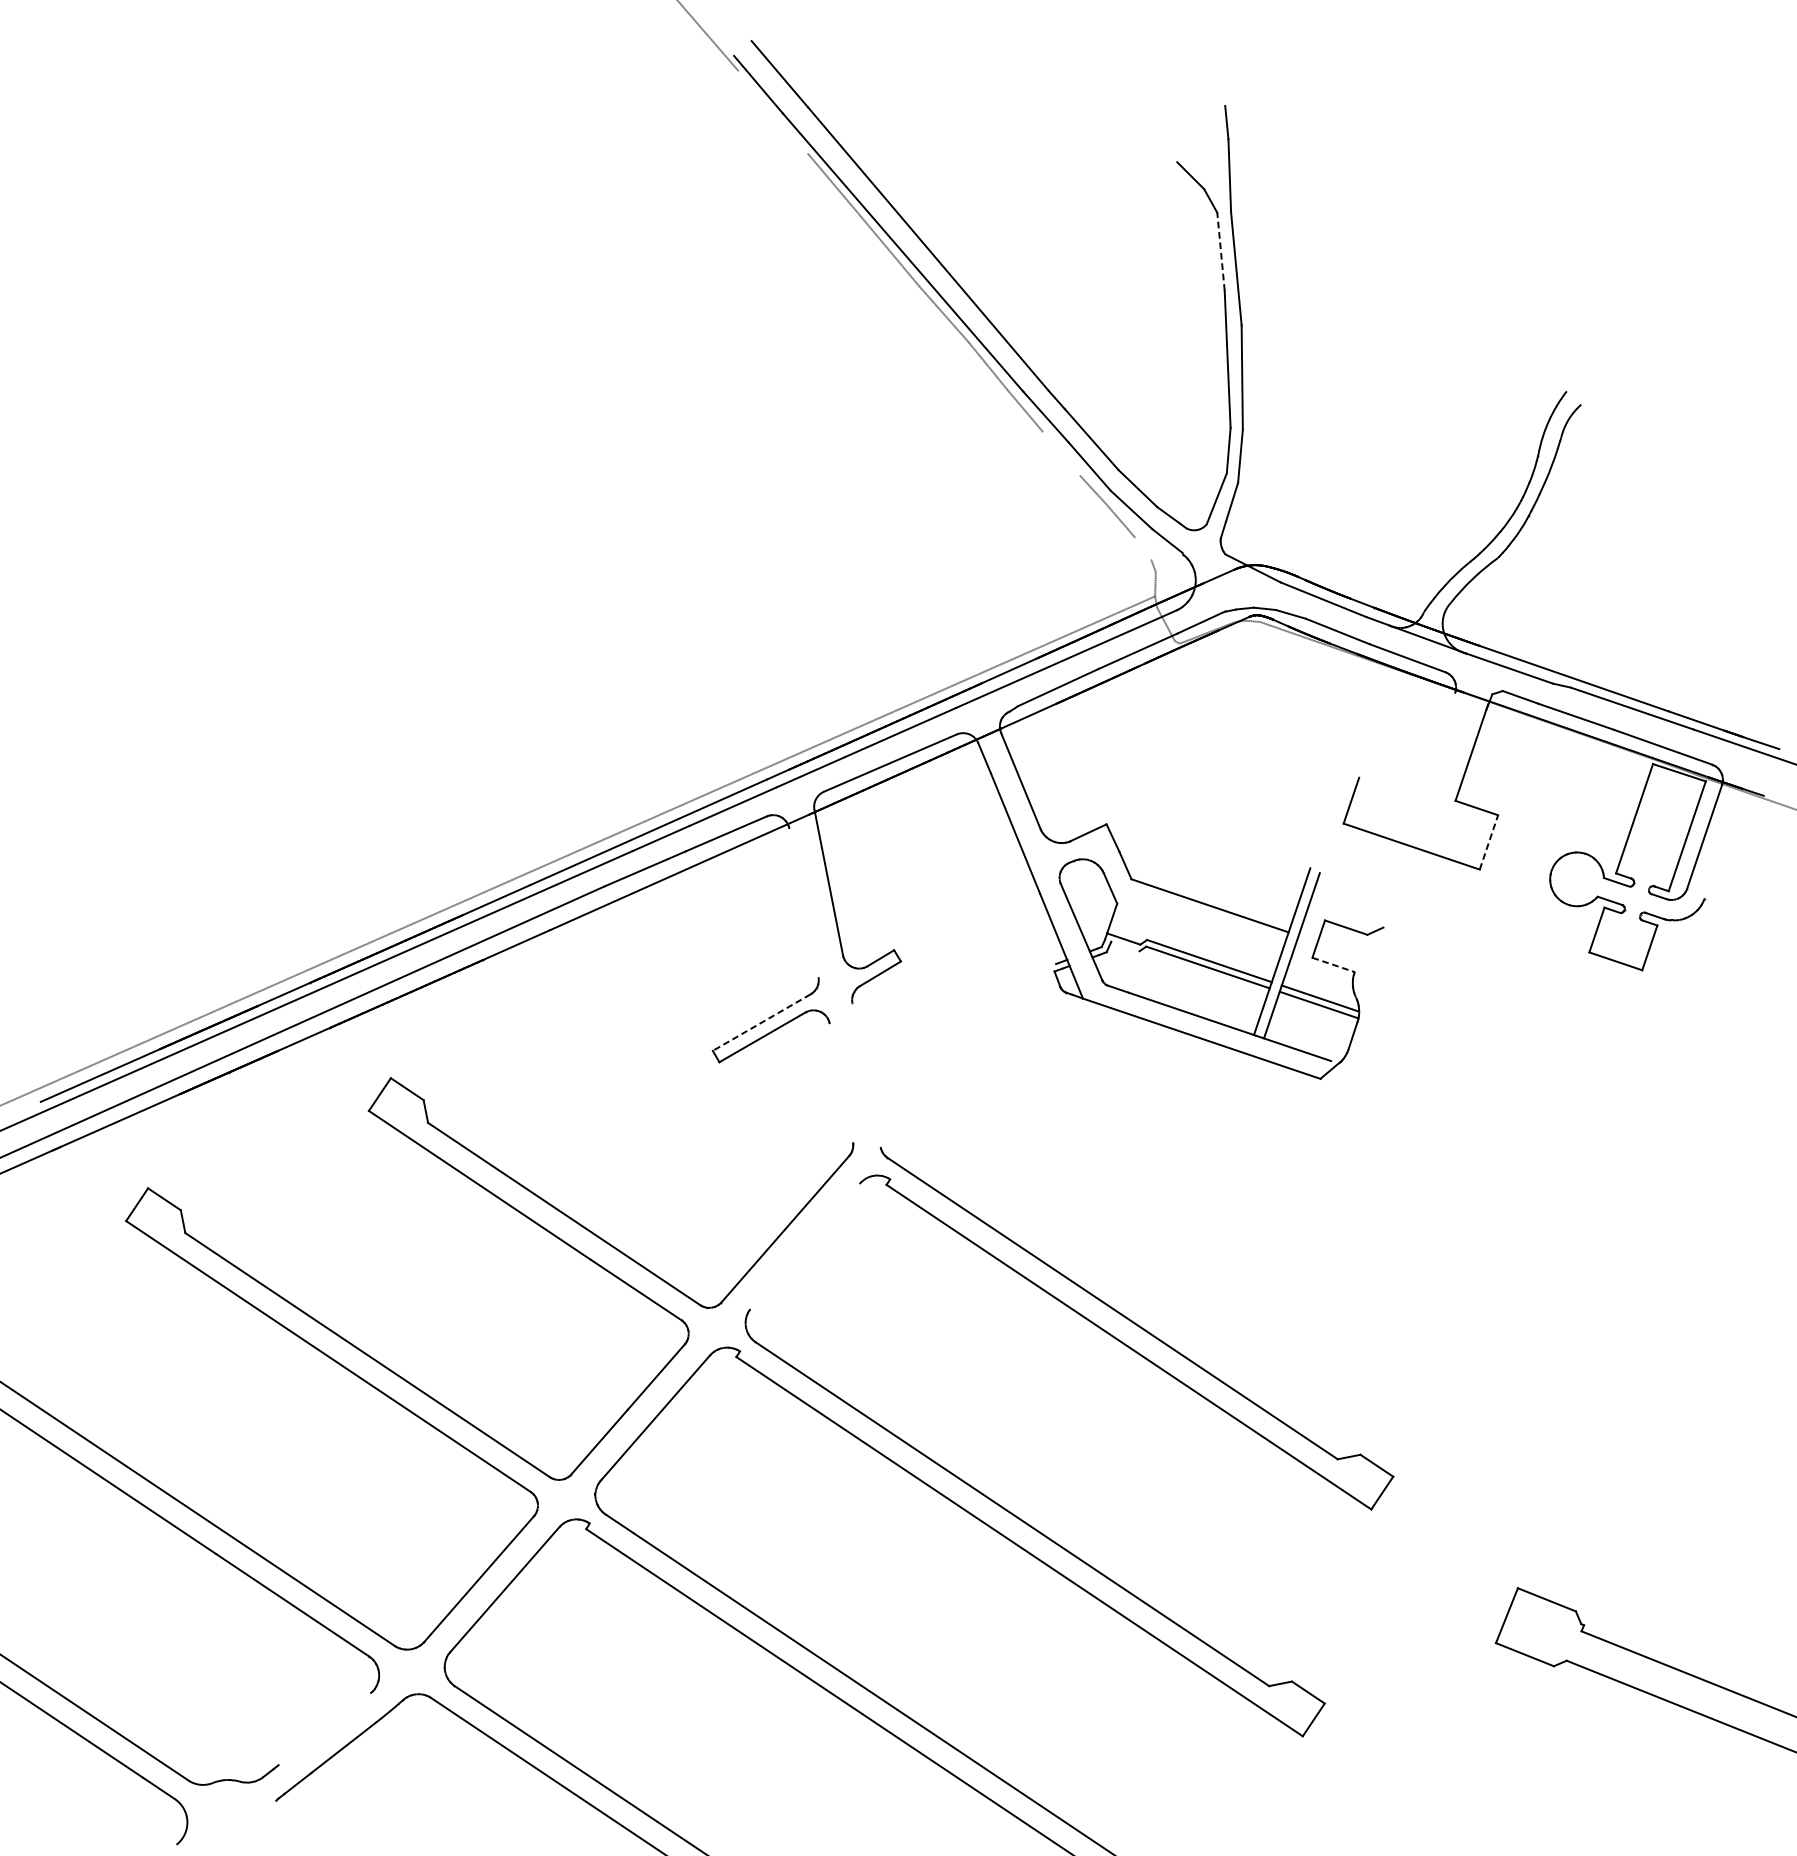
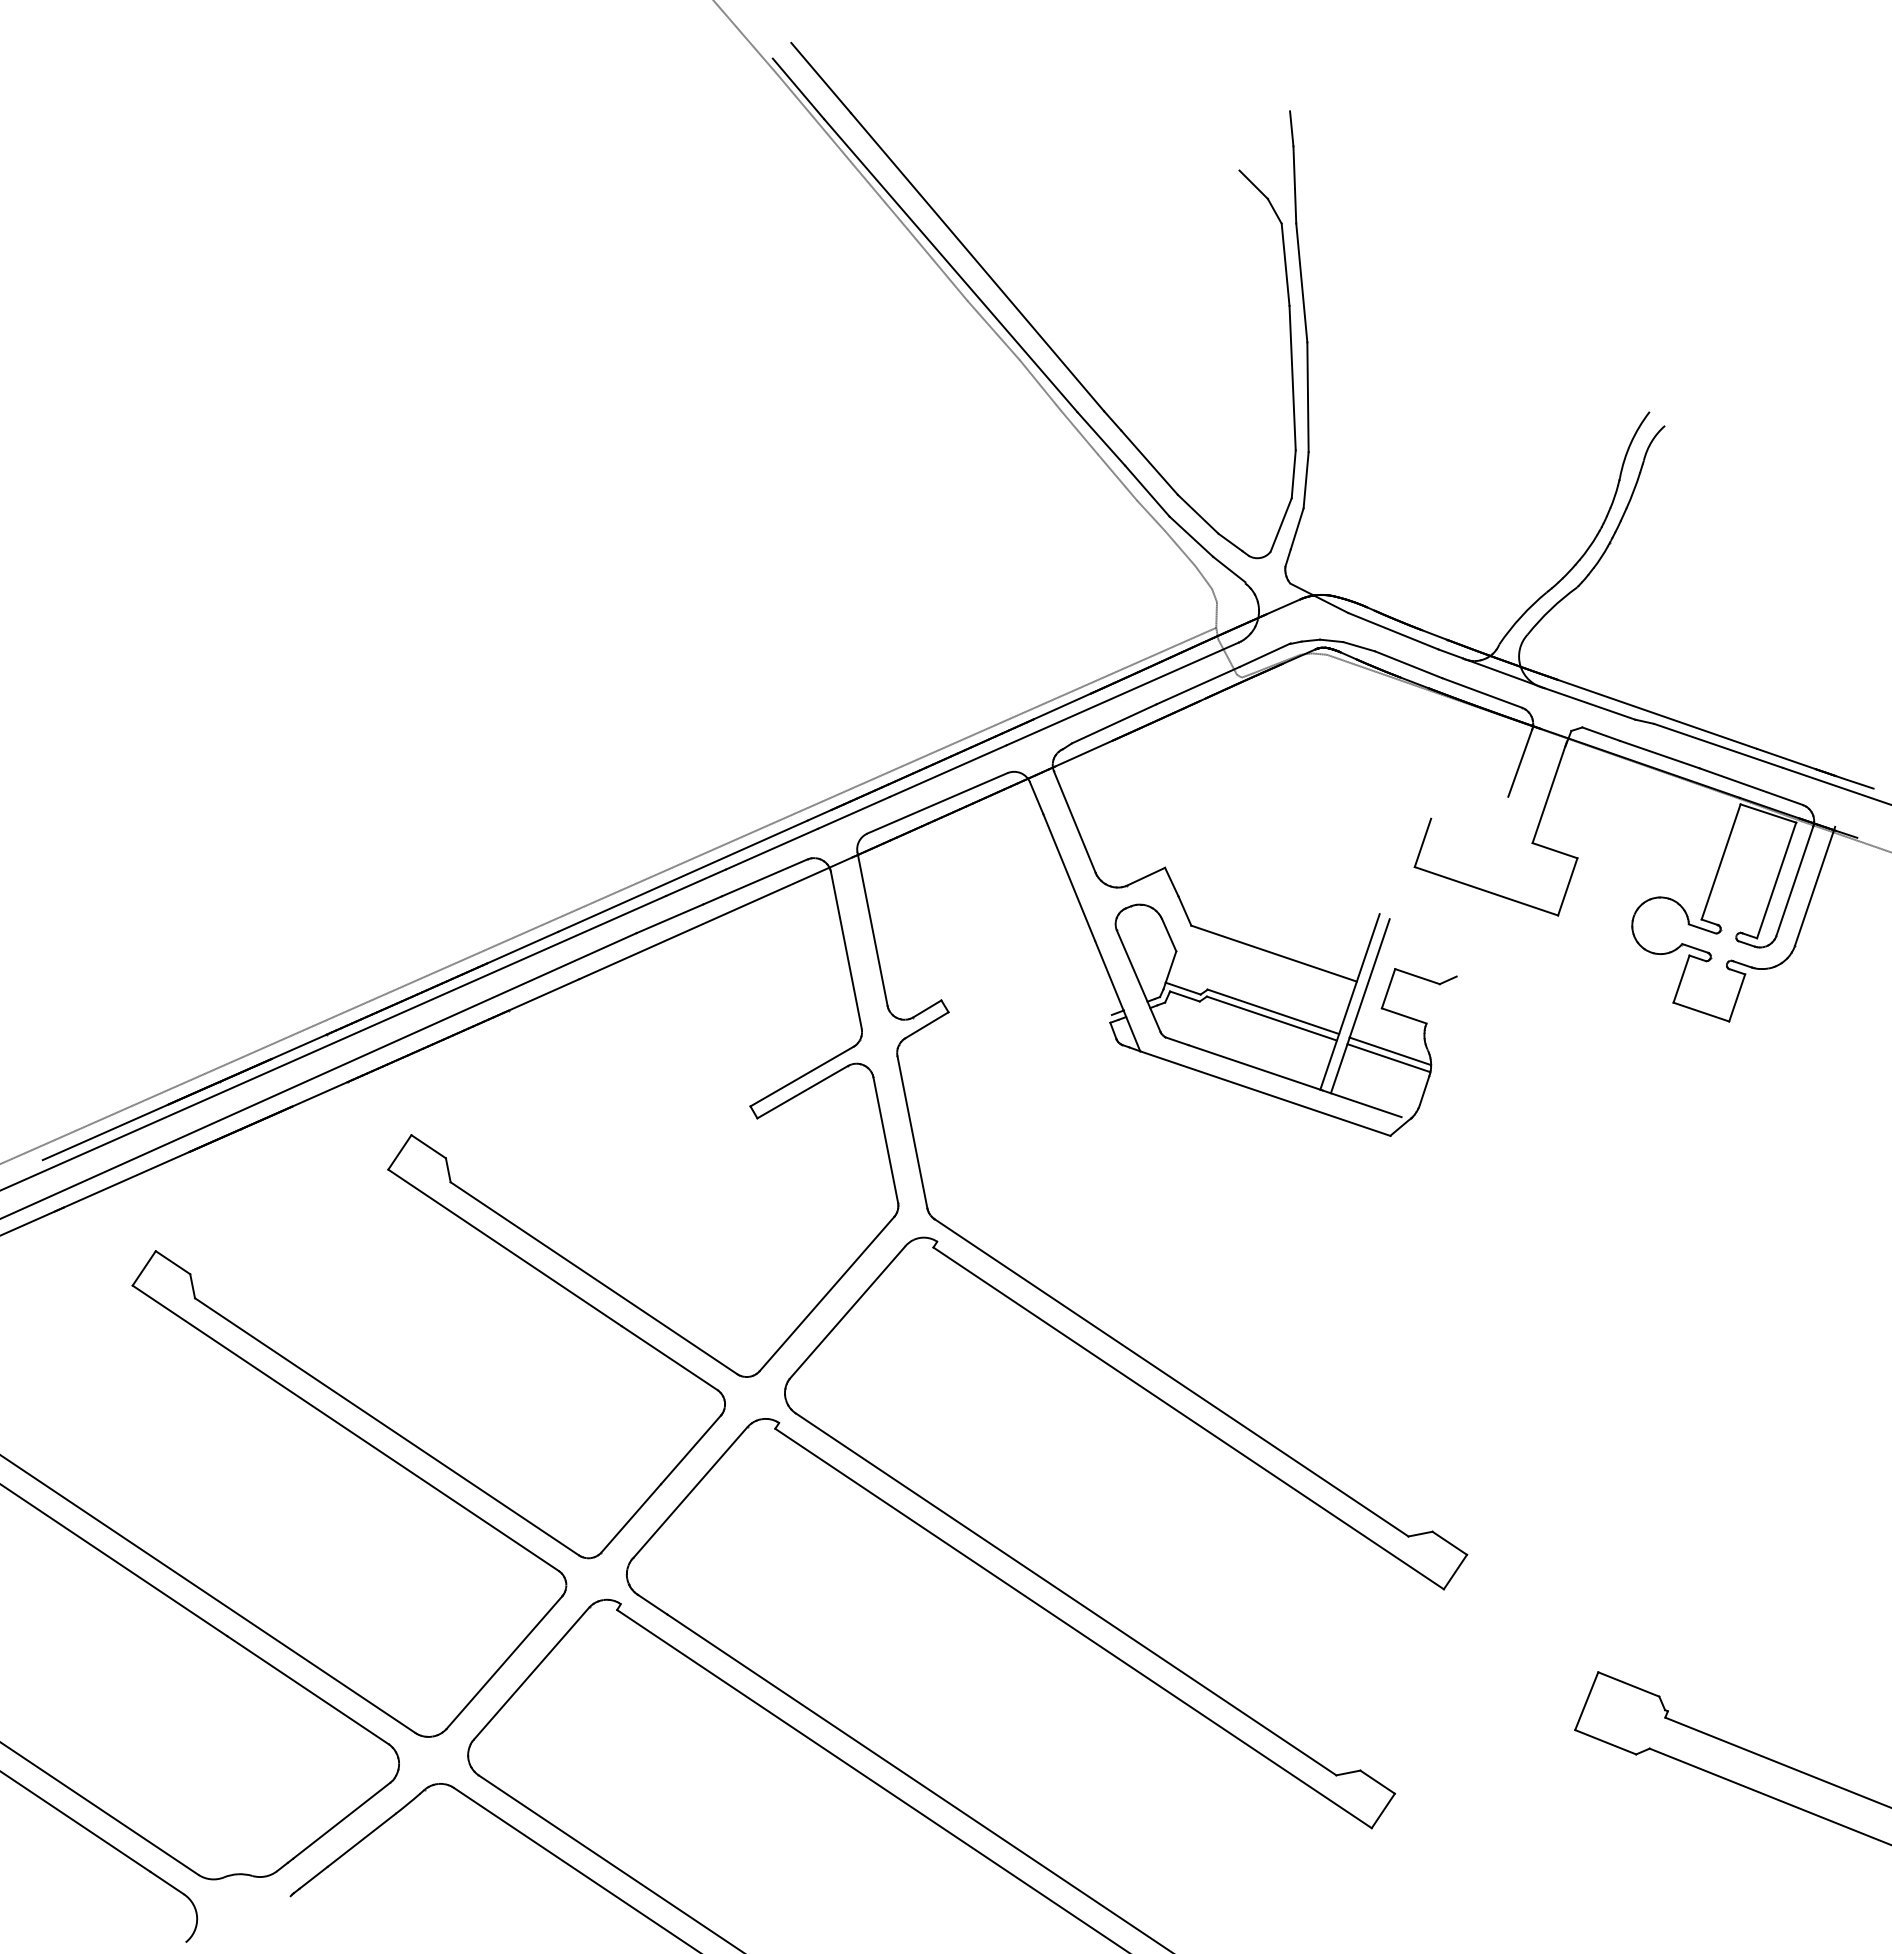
line: (772, 111) -> (813, 117), added
line: (1220, 251) -> (1285, 264), dashed -> solid
line: (1061, 453) -> (1117, 477), added
line: (1143, 548) -> (1203, 577), added
line: (1444, 724) -> (1520, 762), added
line: (1724, 841) -> (1815, 885), added
line: (1488, 842) -> (1567, 886), dashed -> solid
line: (804, 902) -> (846, 950), added
line: (1124, 946) -> (1184, 996), added
line: (1333, 964) -> (1404, 1015), dashed -> solid
line: (761, 1022) -> (801, 1076), dashed -> solid
line: (866, 1075) -> (912, 1132), added
line: (841, 1082) -> (885, 1139), added
line: (804, 1246) -> (847, 1312), added
line: (324, 1728) -> (341, 1820), added

